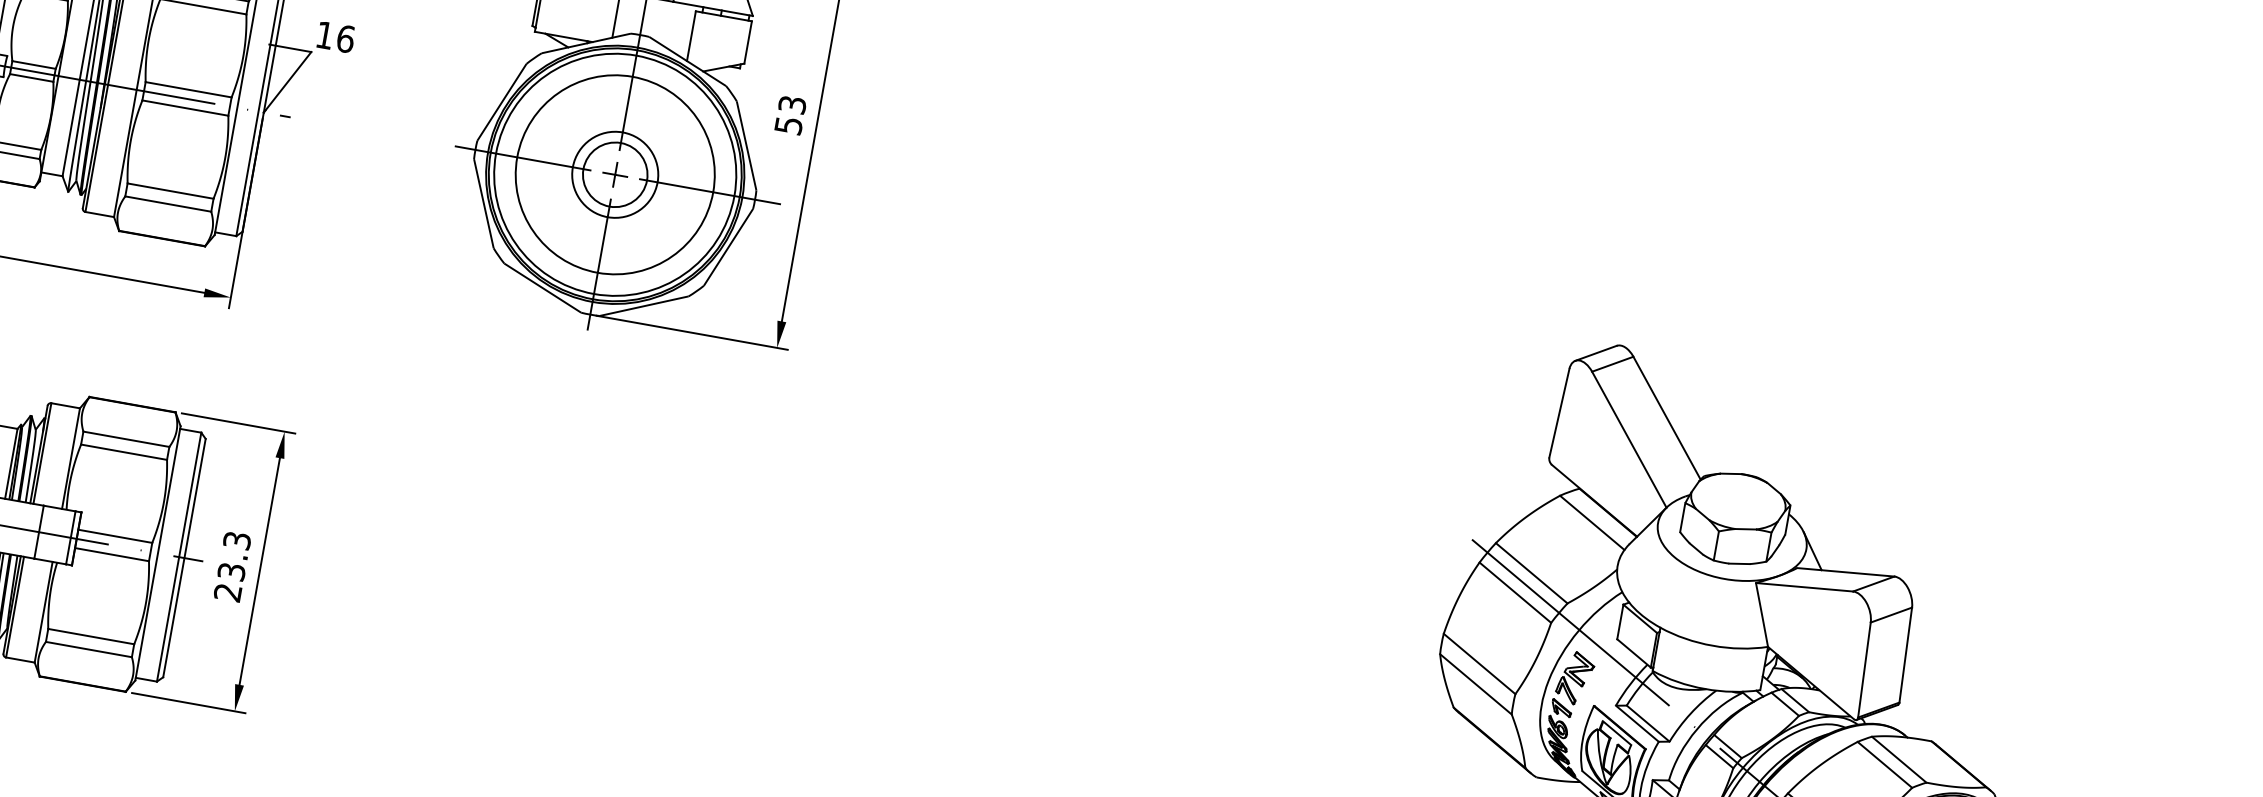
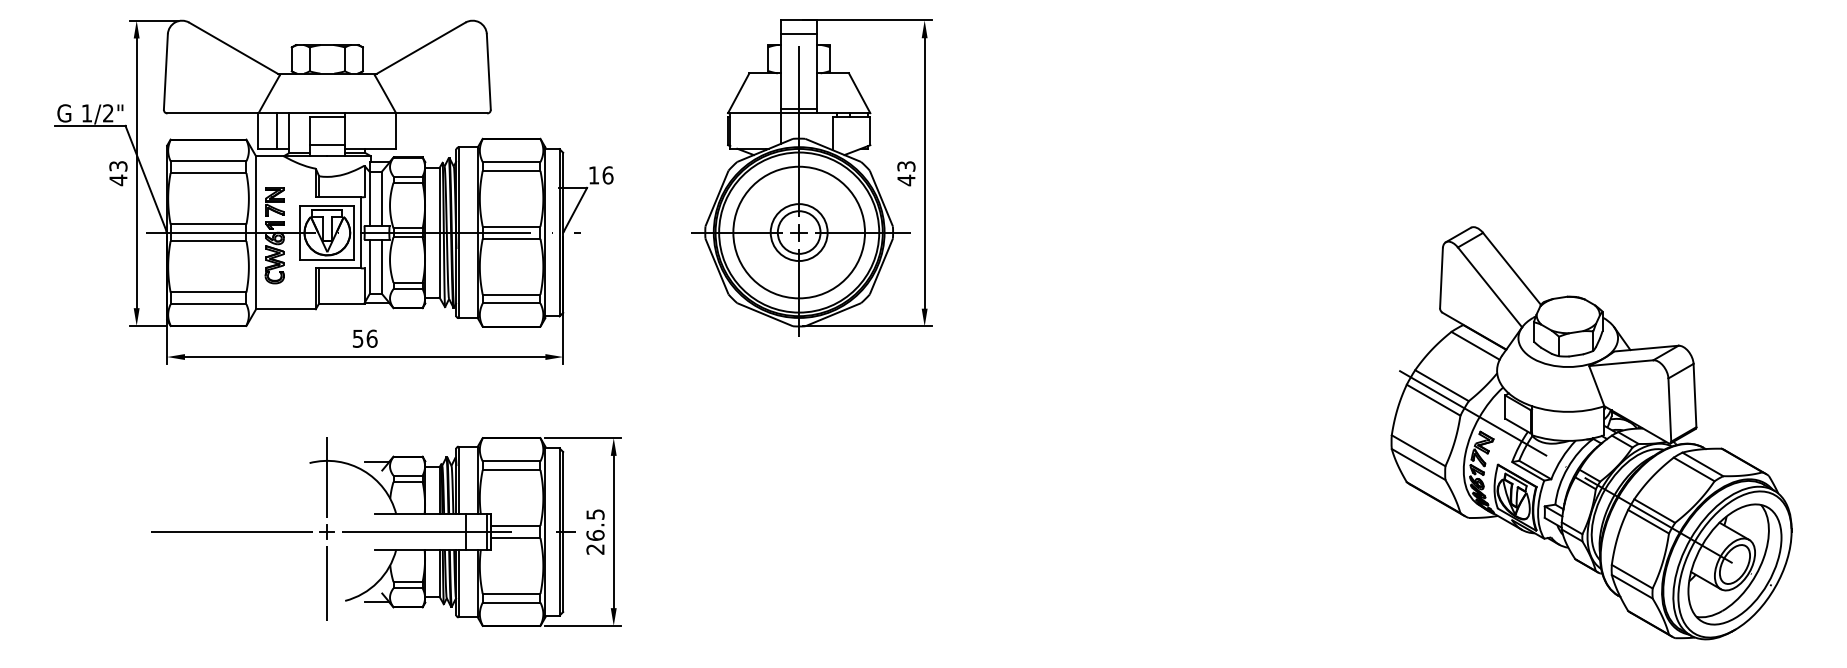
text: (788, 125) -> (906, 180), 53 -> 43
text: (234, 555) -> (595, 524), 23.3 -> 26.5

